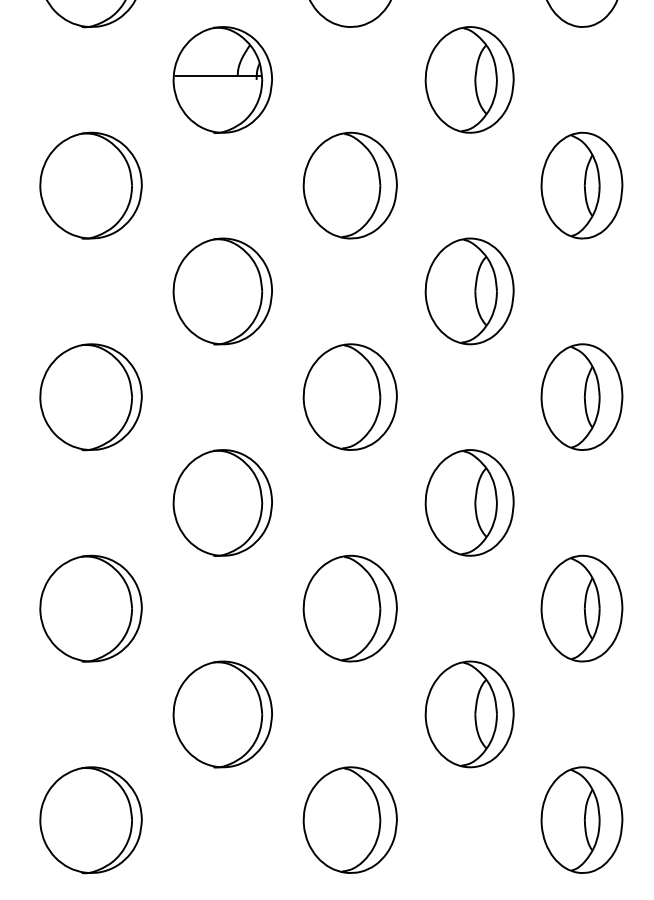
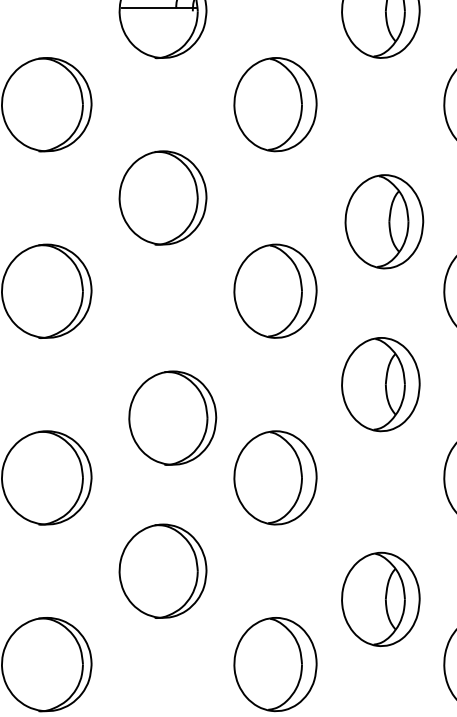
part: (469, 291) -> (384, 221), moved
part: (222, 502) -> (172, 417), moved
part: (469, 714) -> (380, 599), moved

